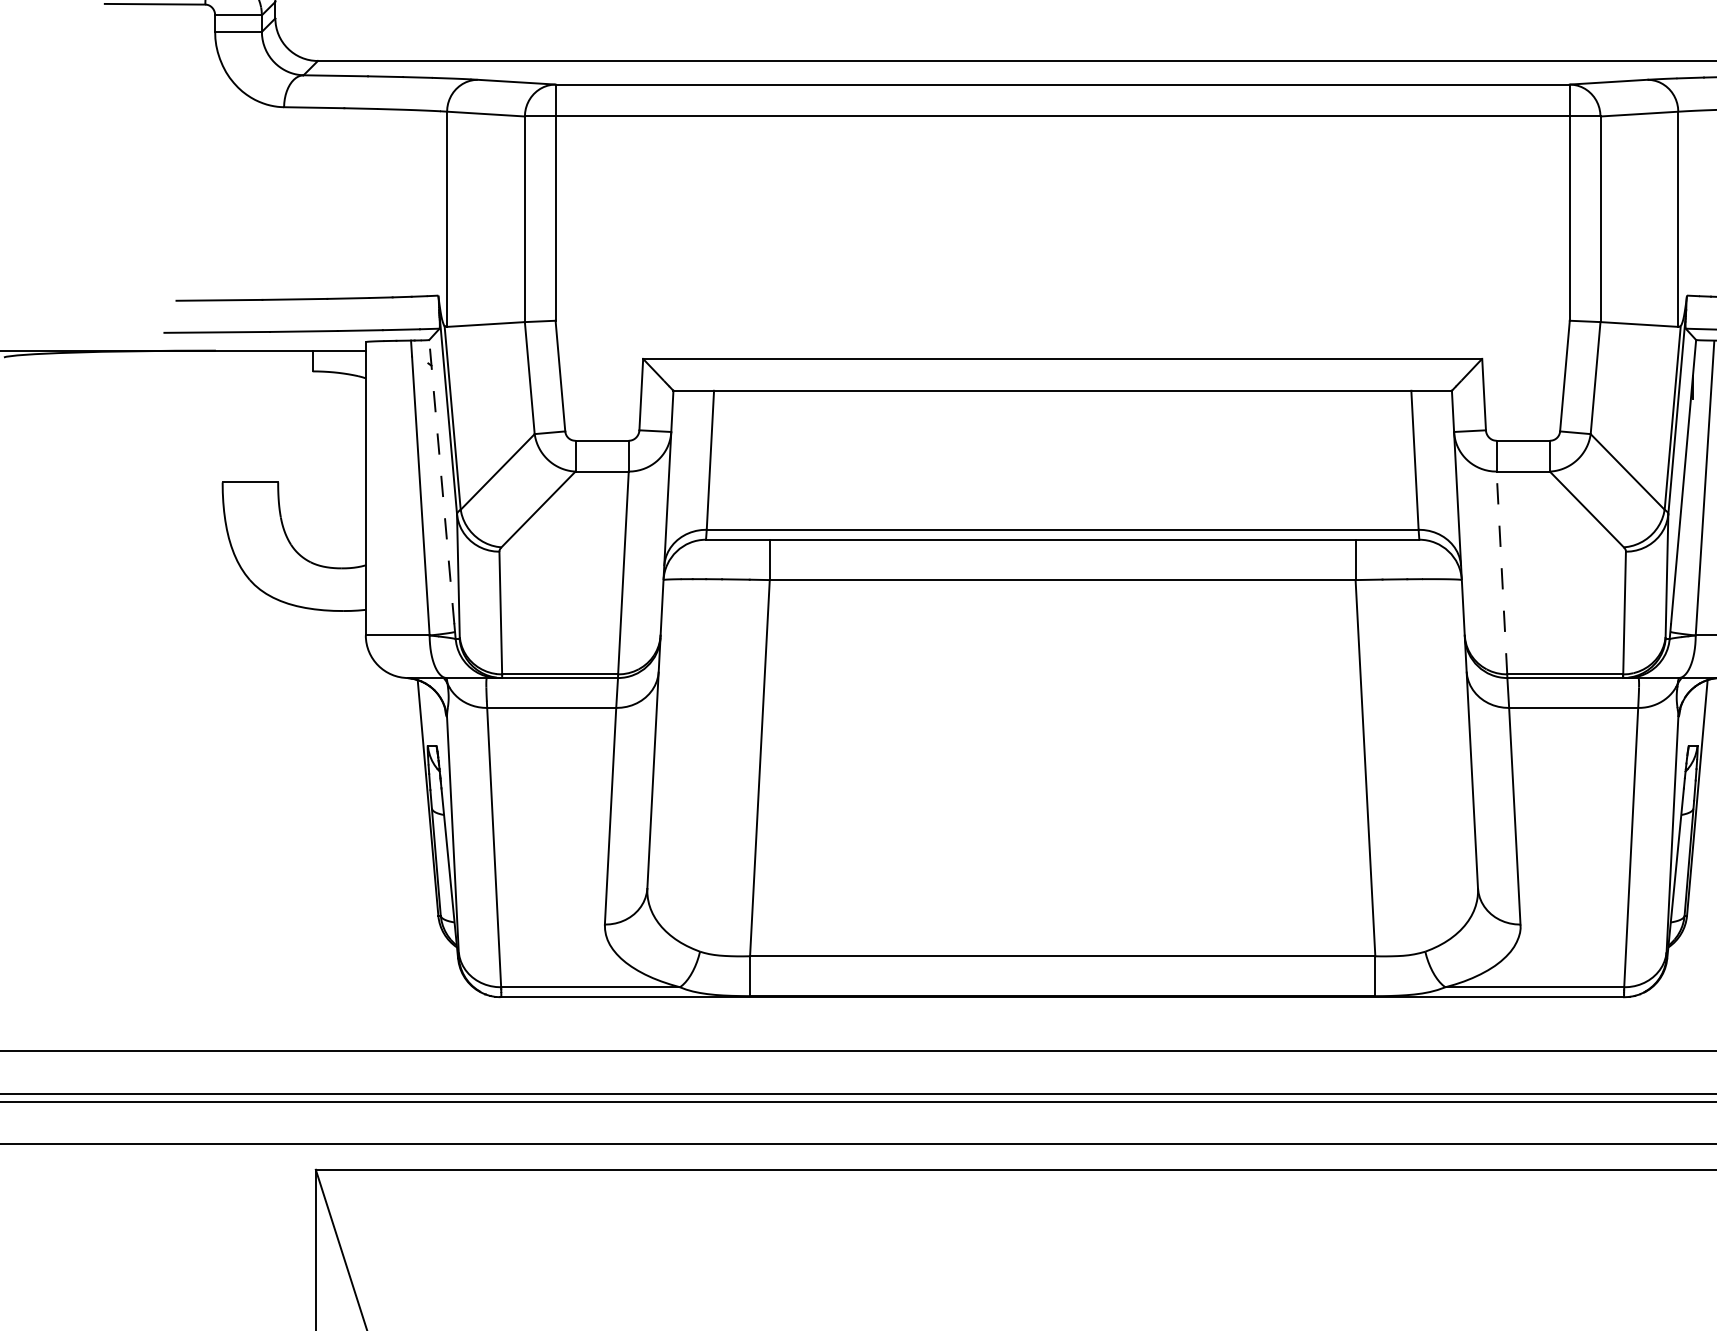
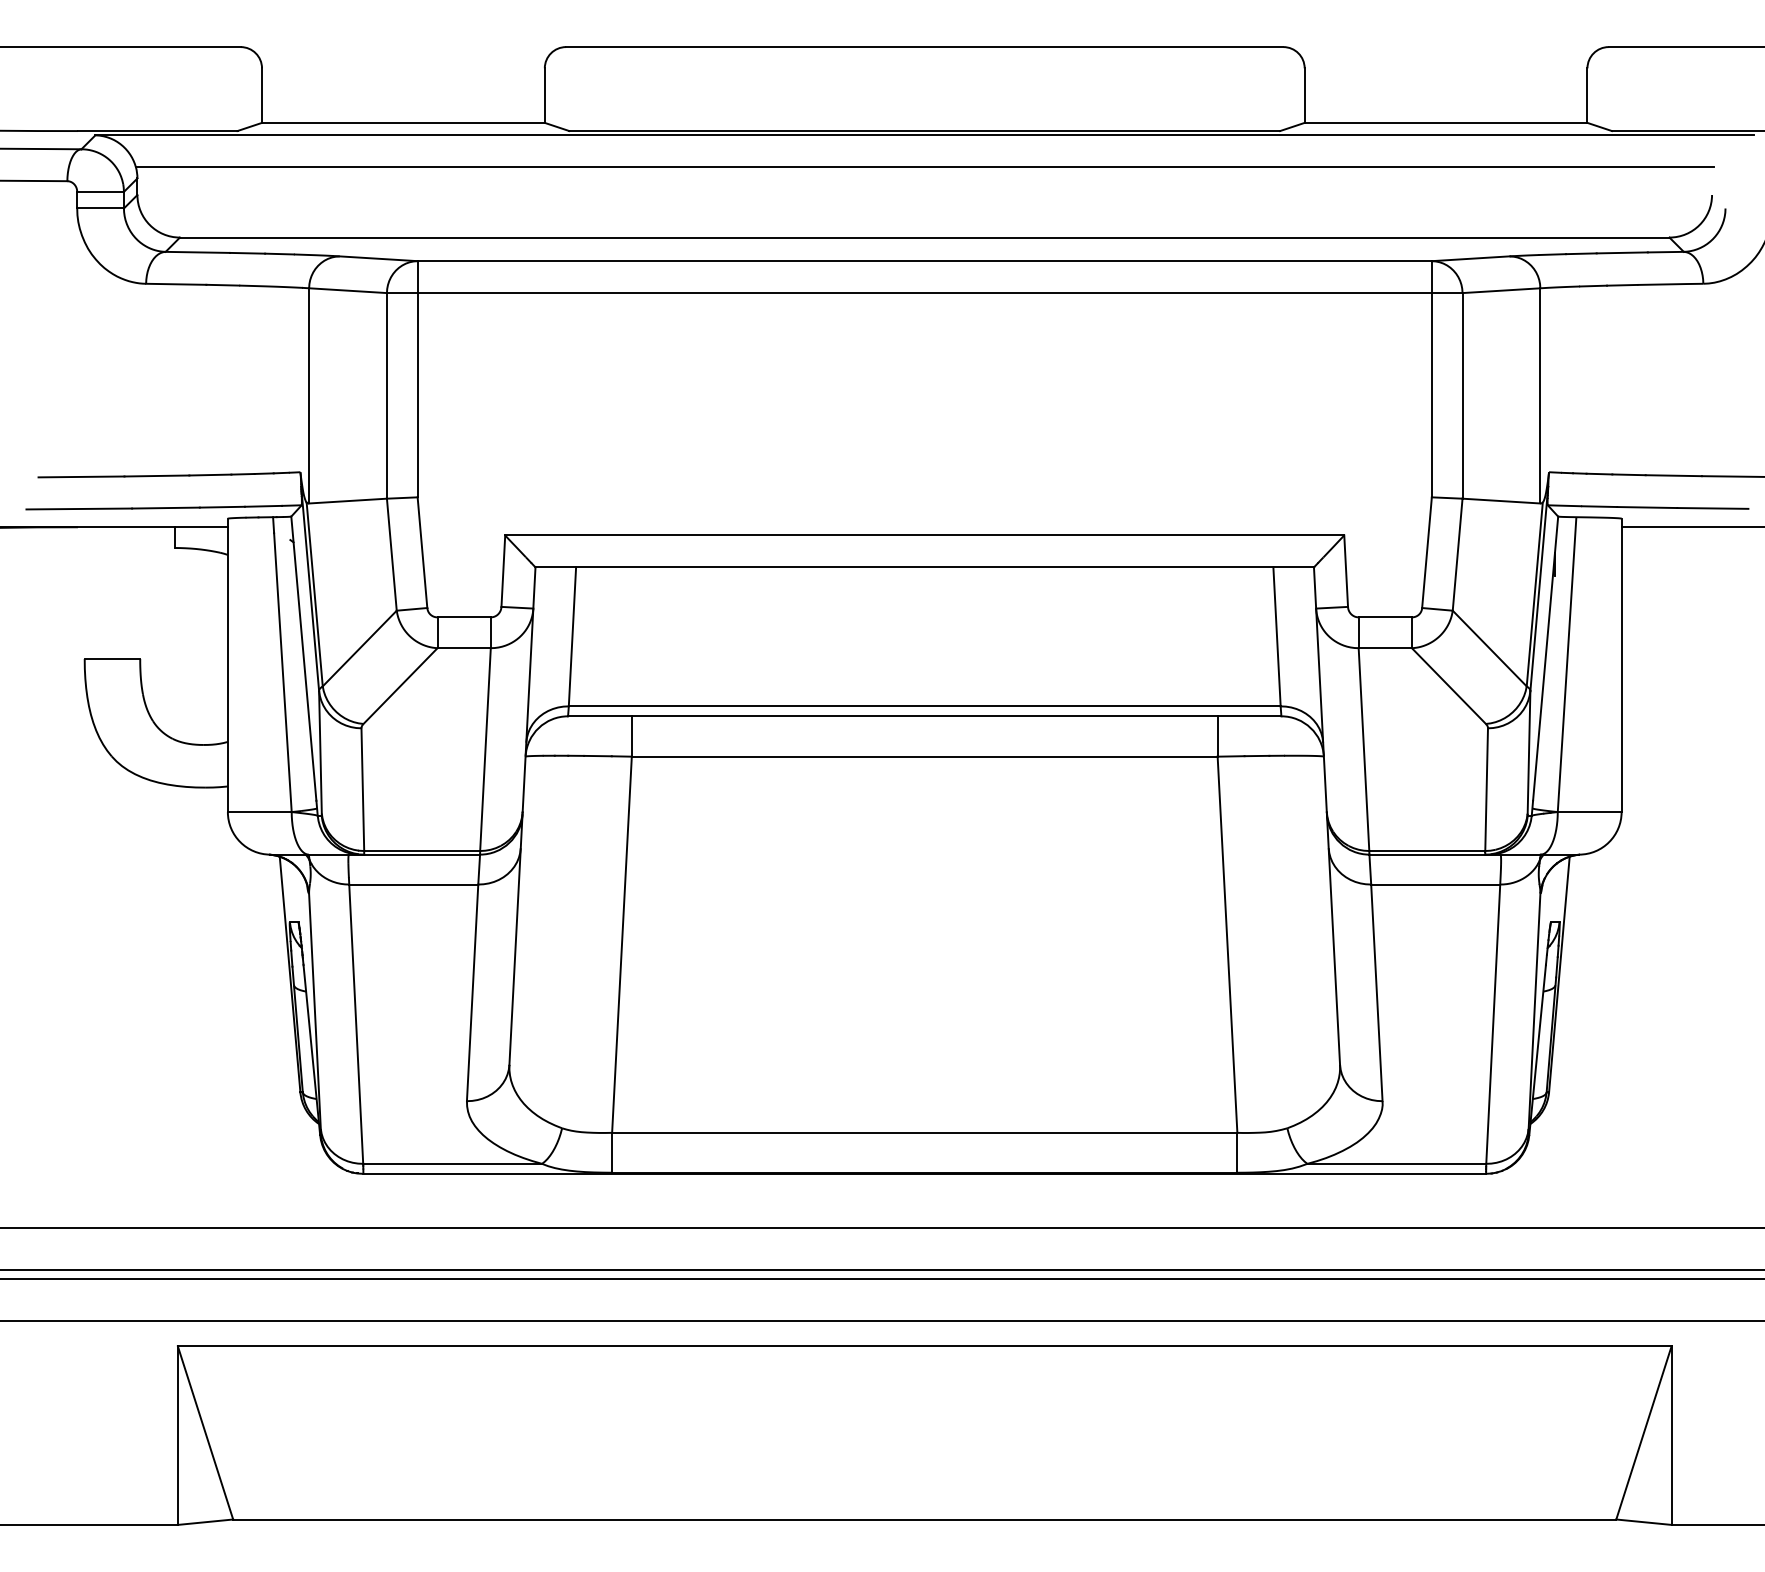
line: (441, 481) -> (303, 658), dashed -> solid
line: (1501, 572) -> (1363, 749), dashed -> solid

